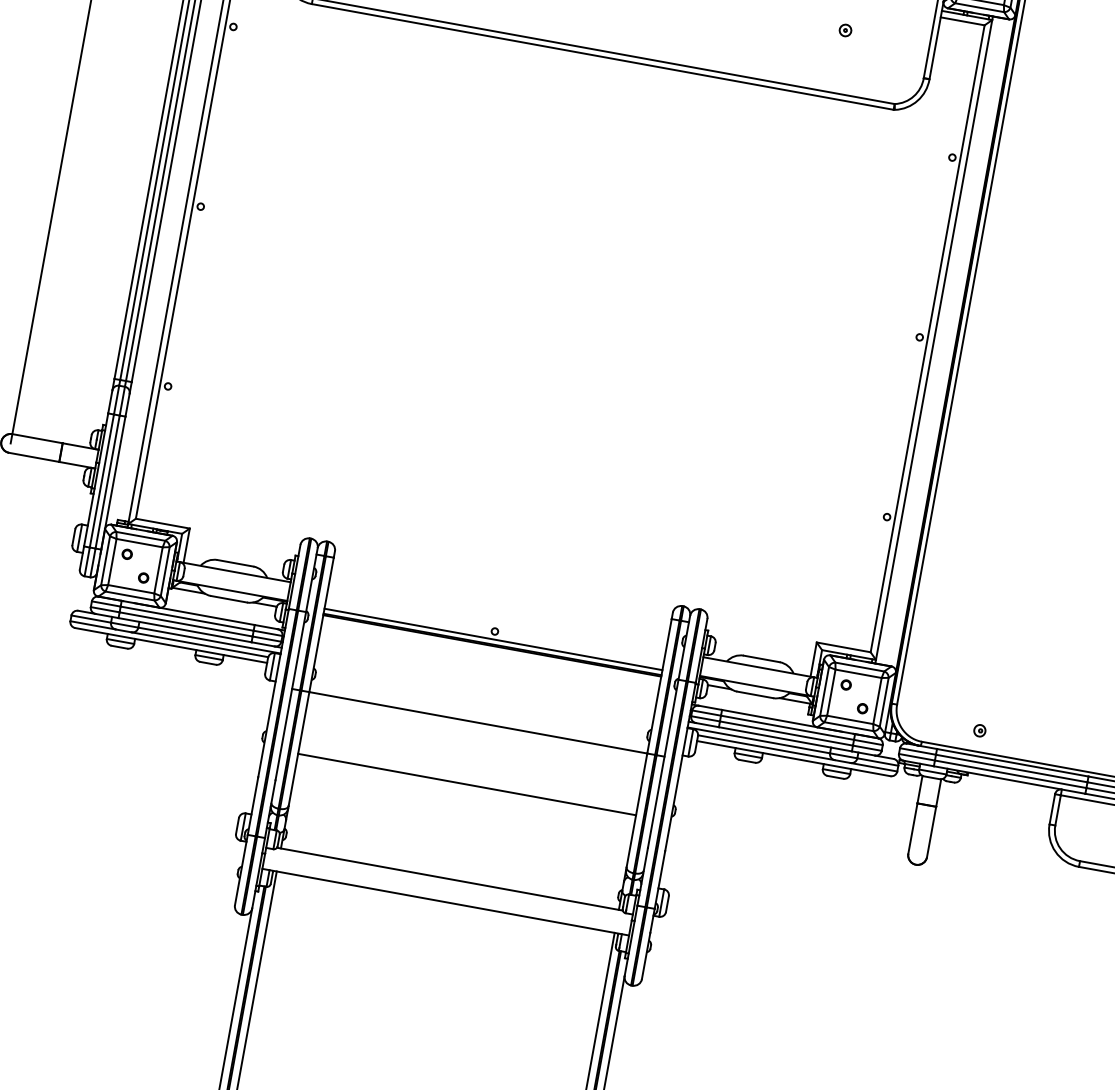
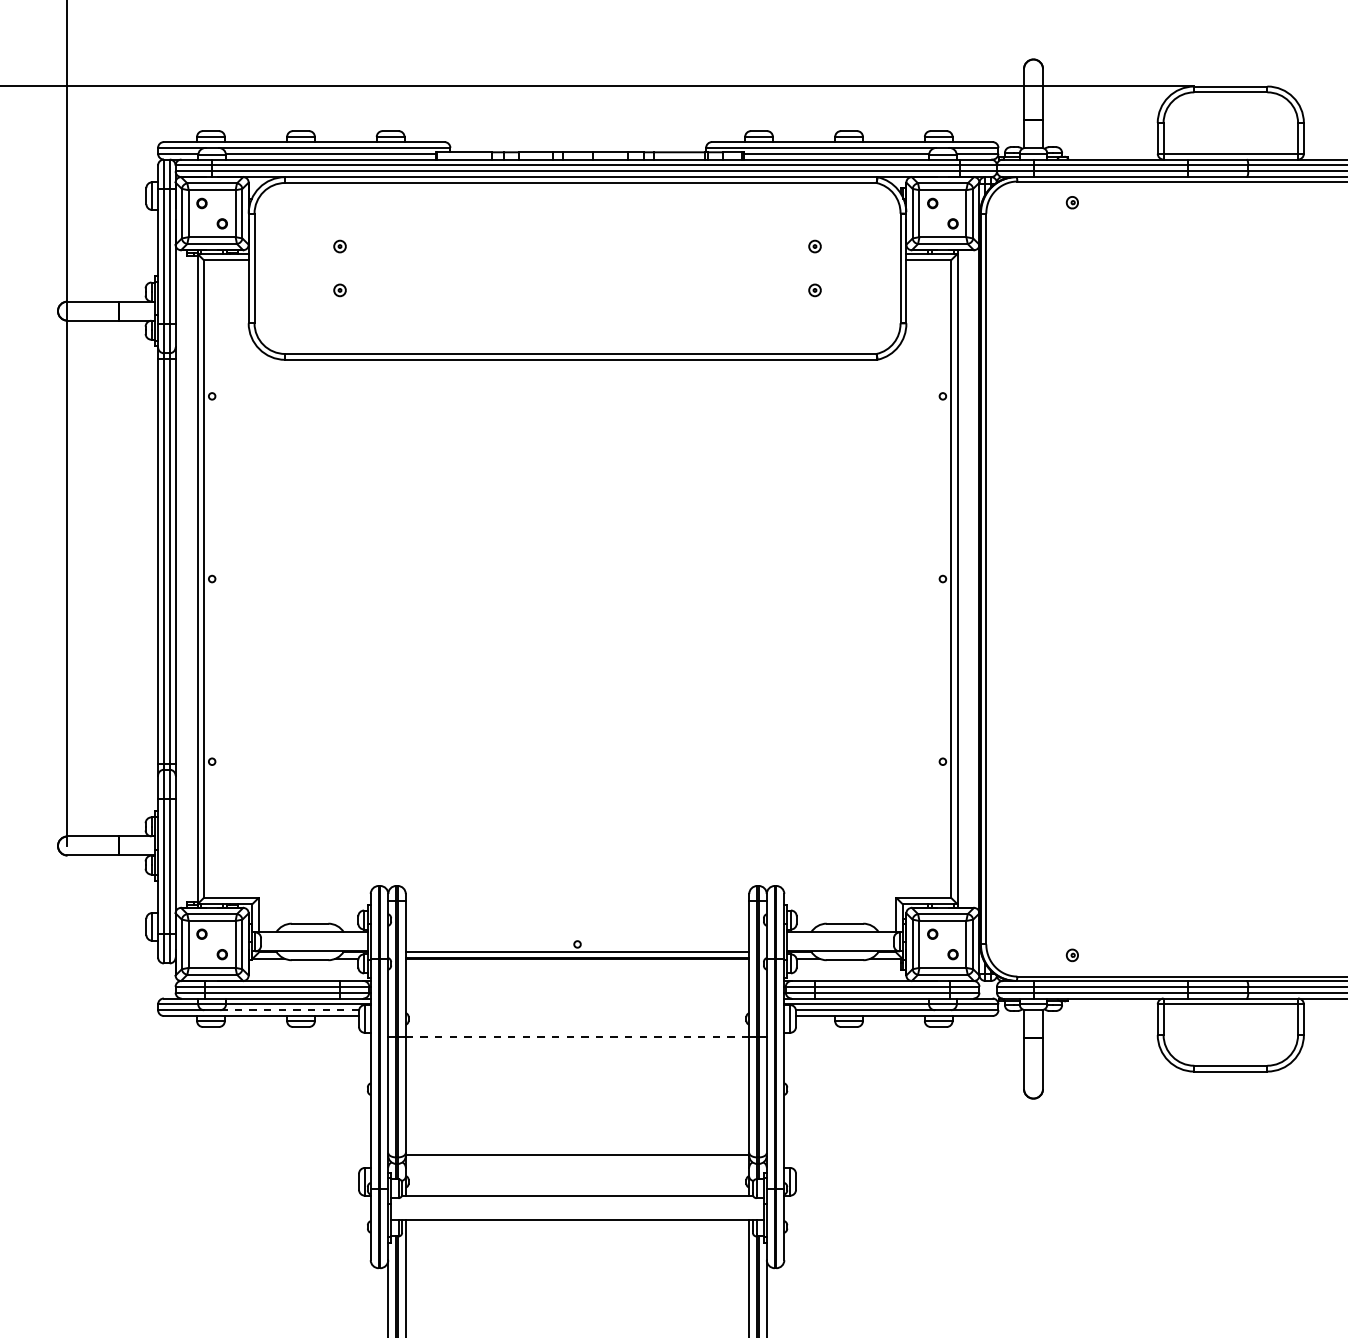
line: (200, 645) -> (290, 1010), solid -> dashed
line: (478, 723) -> (577, 1037), solid -> dashed
line: (467, 784) -> (577, 1154), moved

